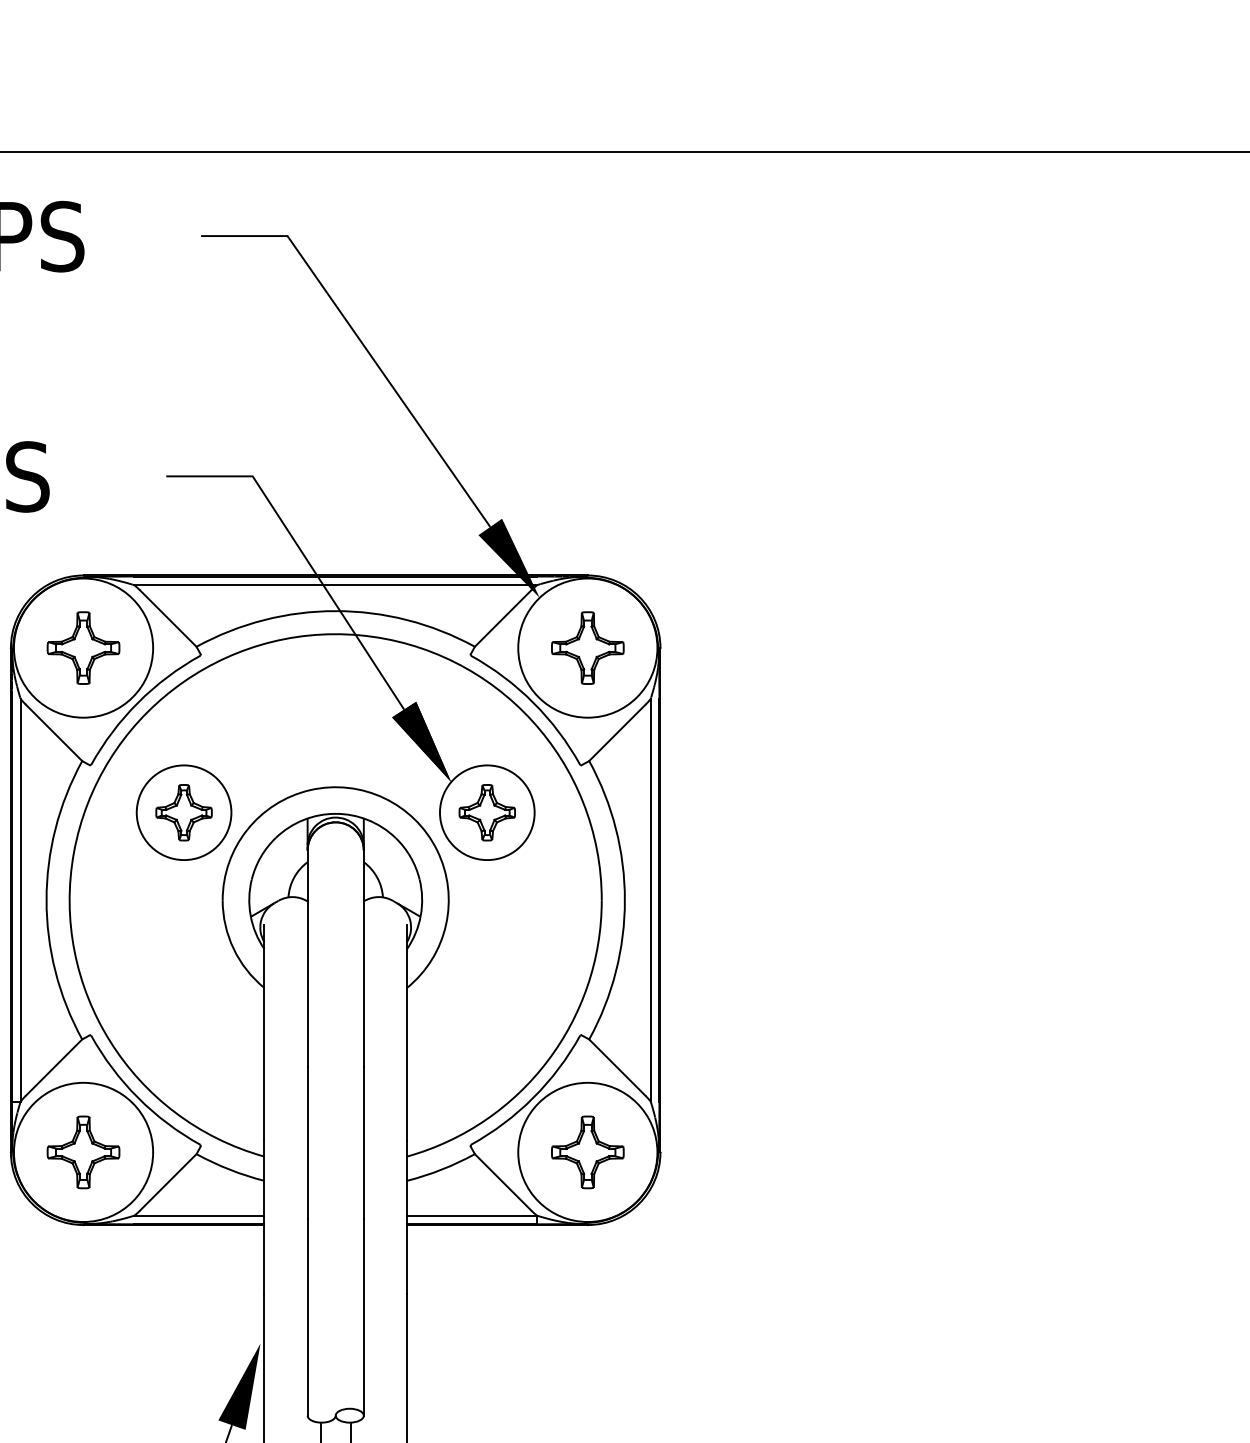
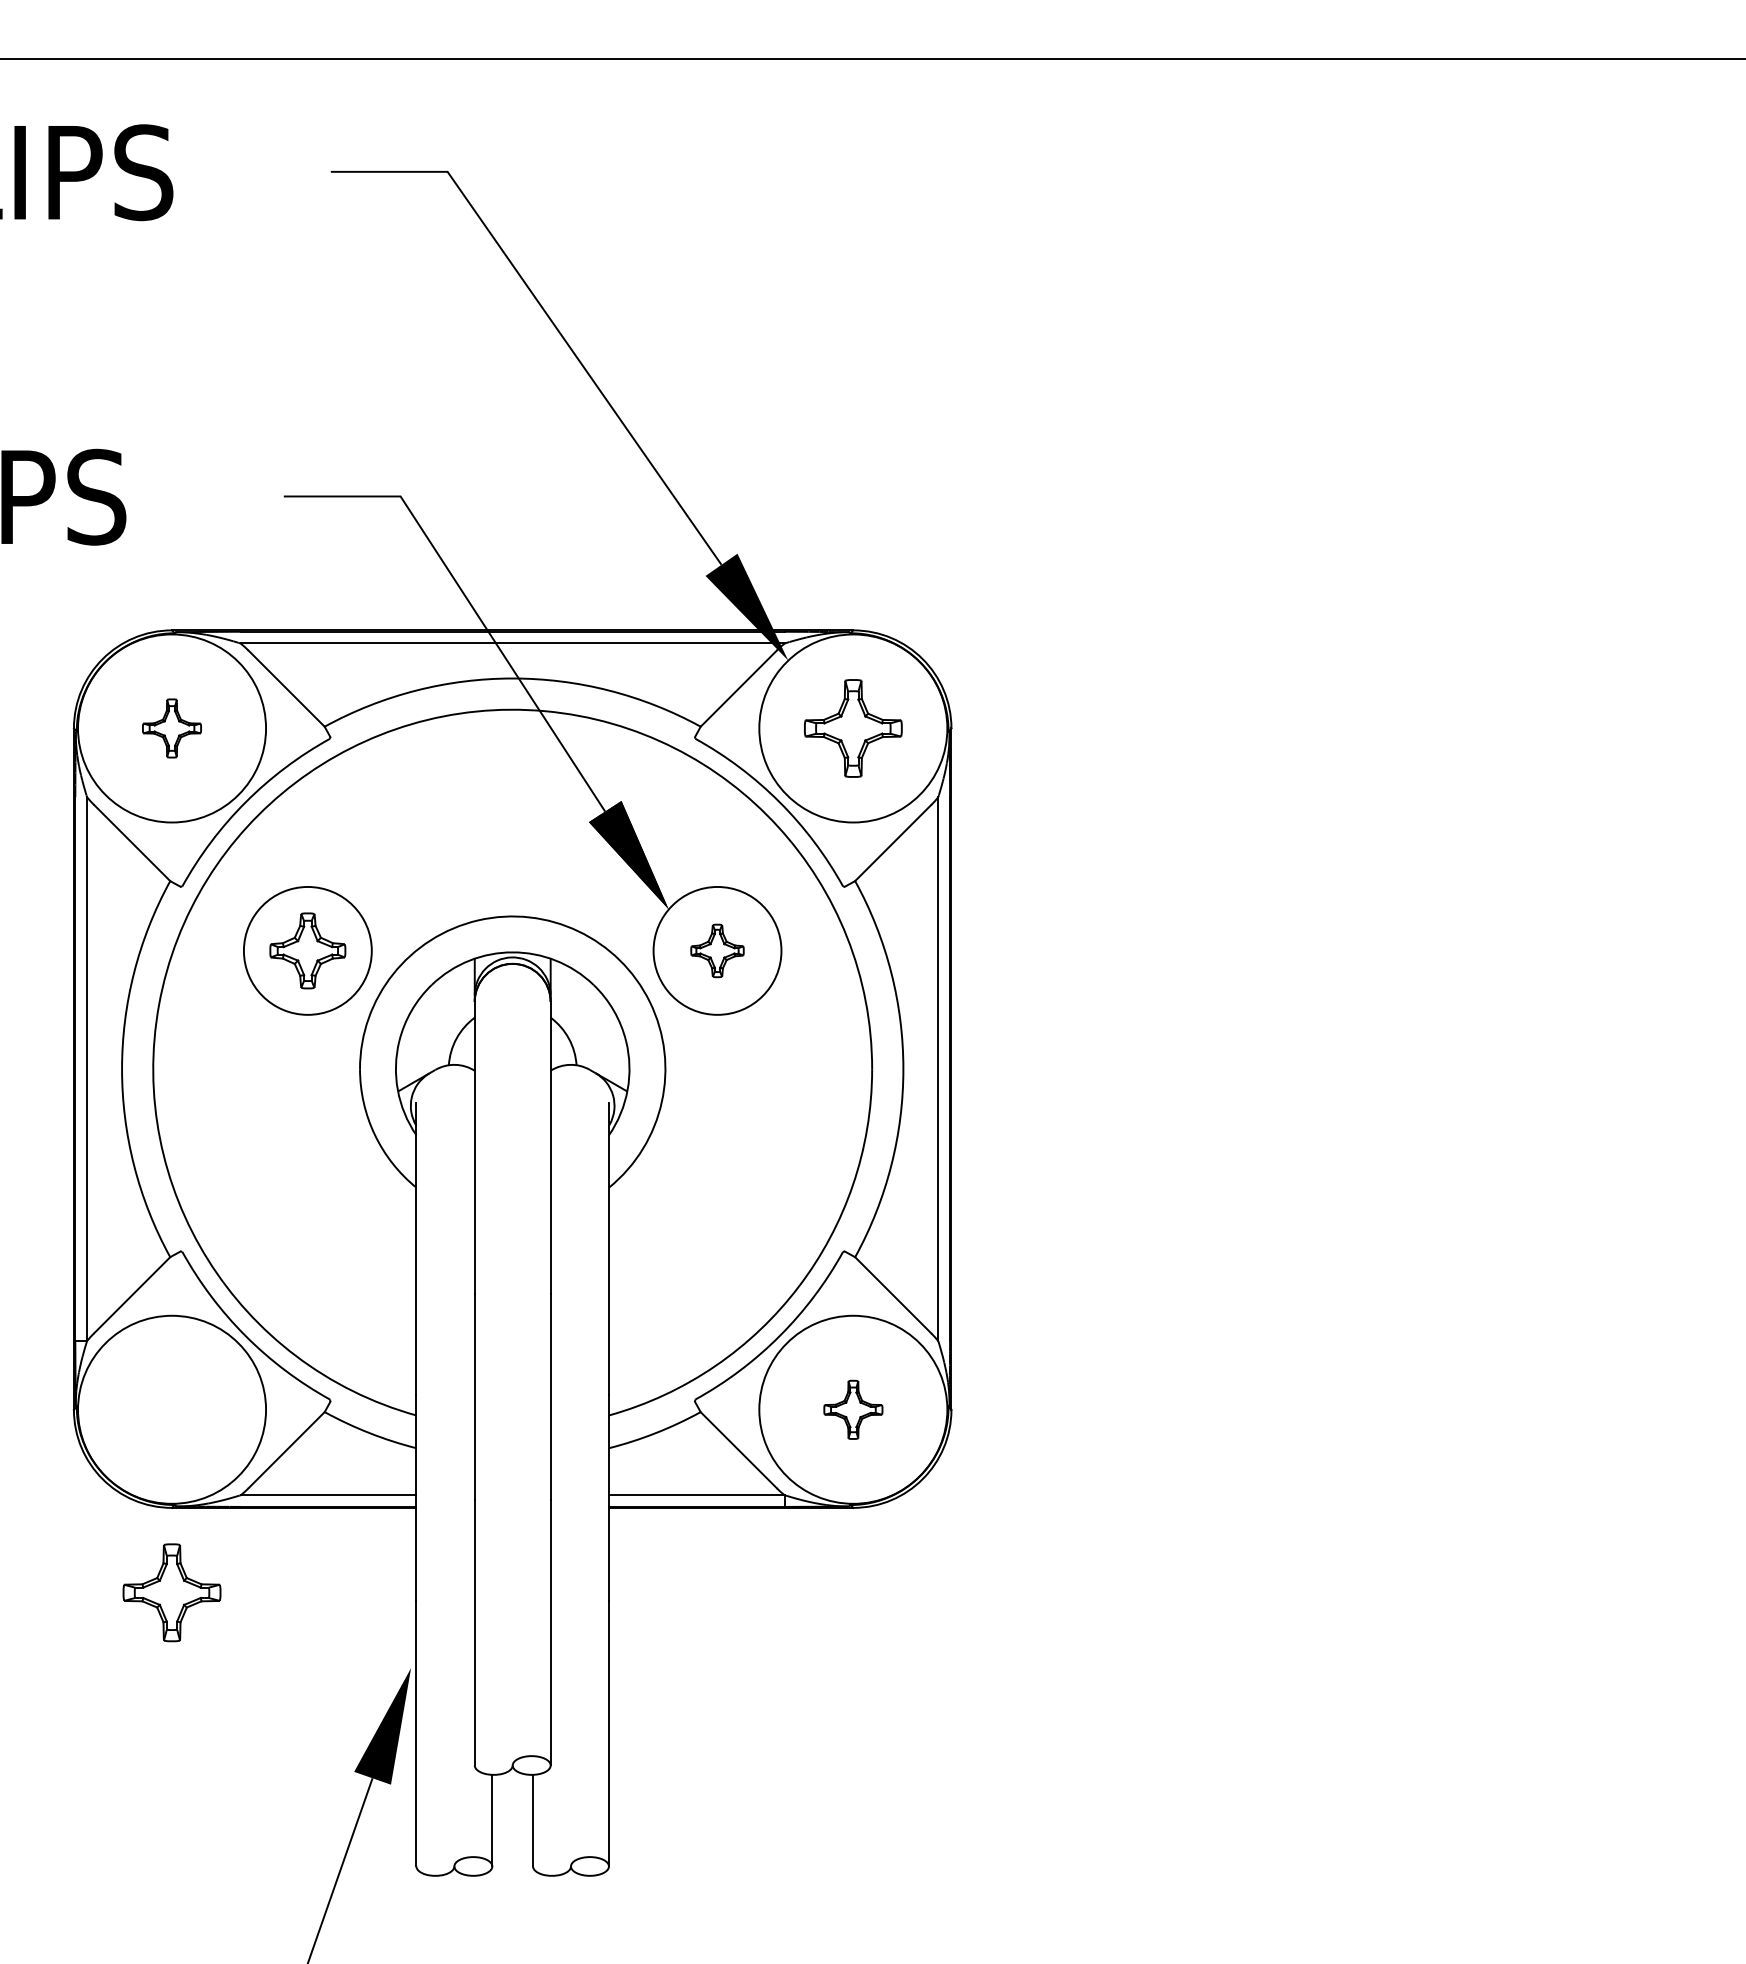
part: (83, 648) -> (171, 728), size x0.6
part: (487, 812) -> (717, 950), size x0.7
part: (83, 1152) -> (171, 1592), moved
part: (587, 1152) -> (853, 1409), size x0.6

